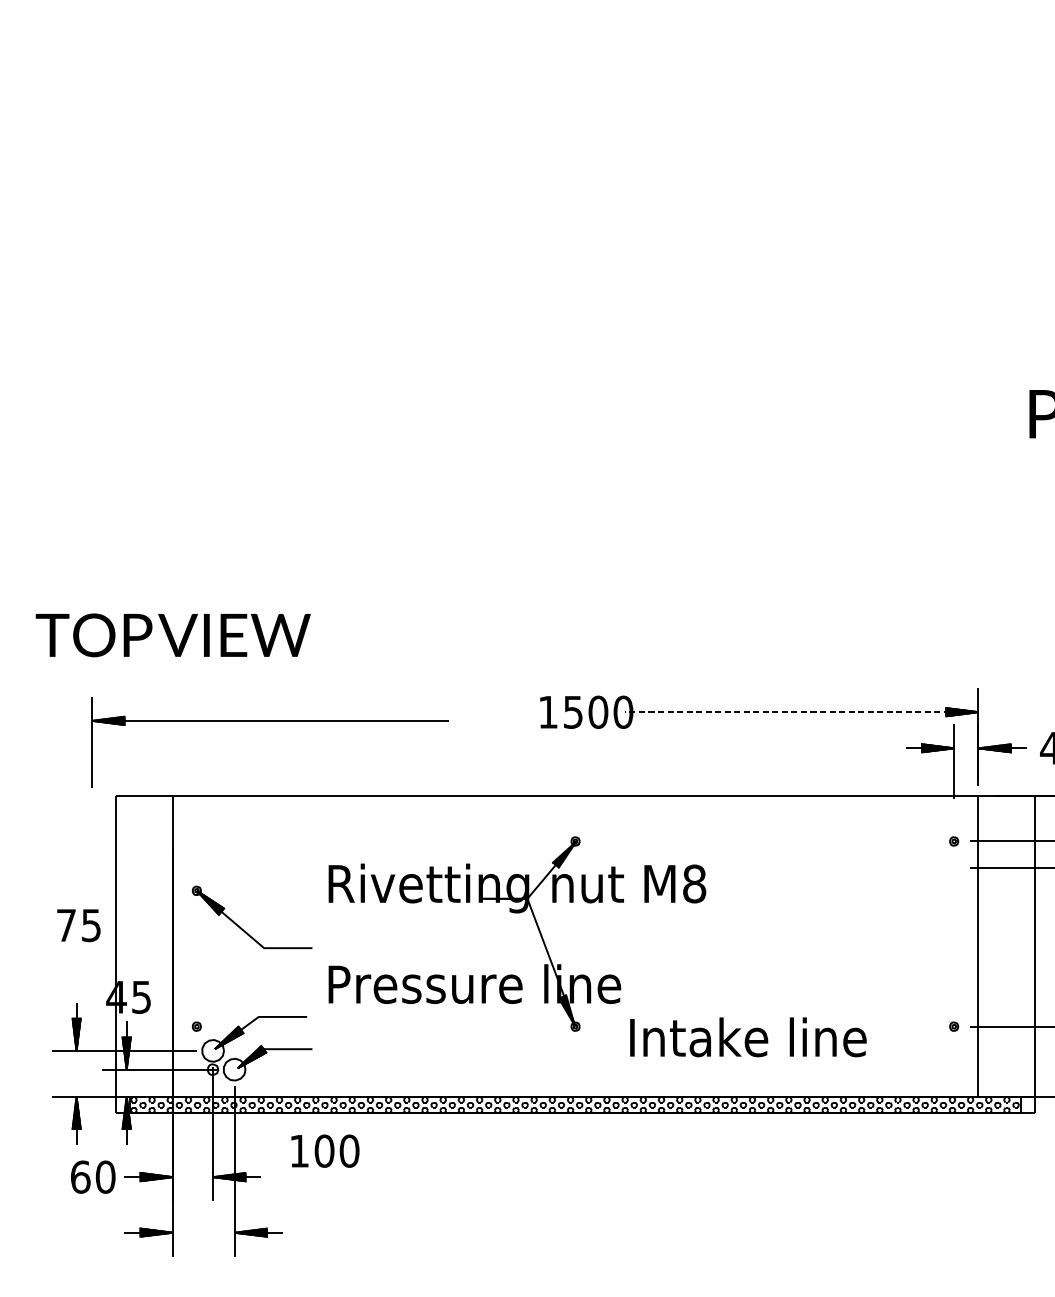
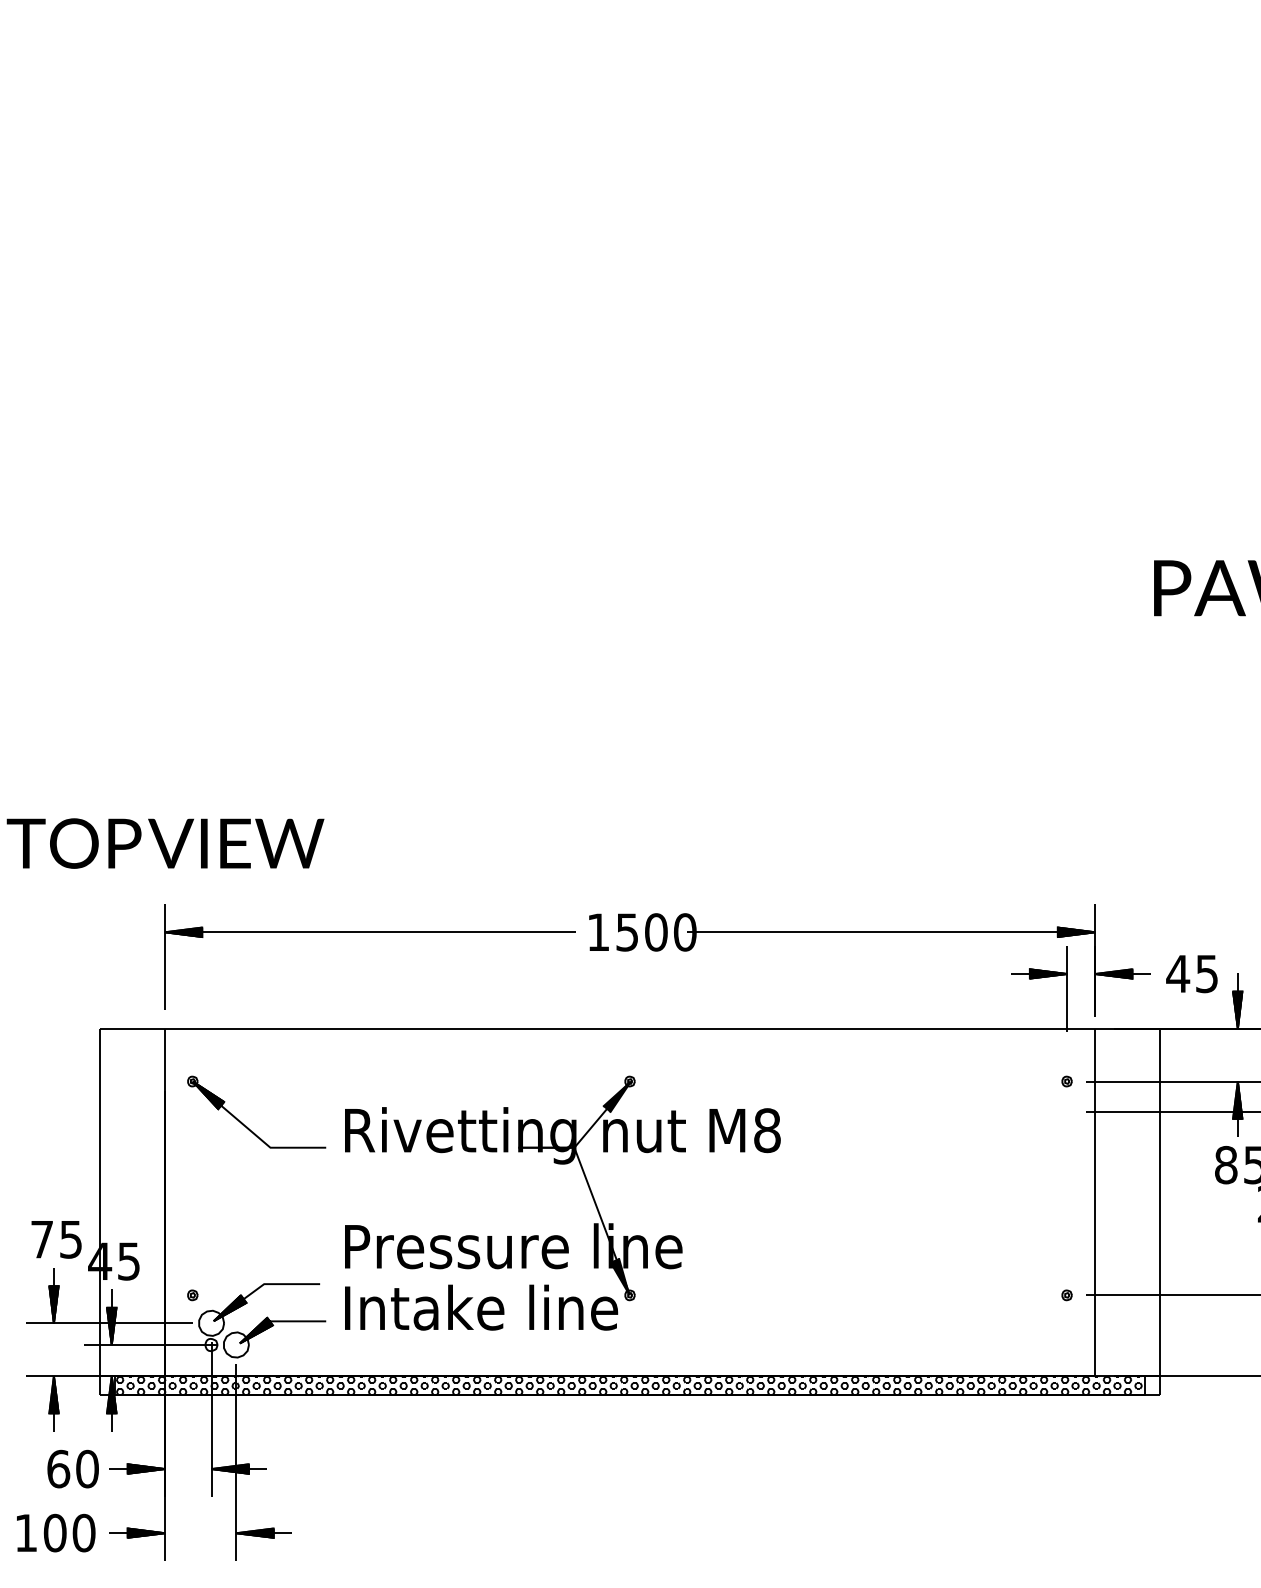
line: (802, 712) -> (891, 932), dashed -> solid
part: (269, 721) -> (369, 932), moved
text: (78, 925) -> (56, 1239), moved
part: (244, 929) -> (247, 1126), moved
text: (748, 1037) -> (481, 1307), moved
text: (325, 1150) -> (56, 1532), moved

